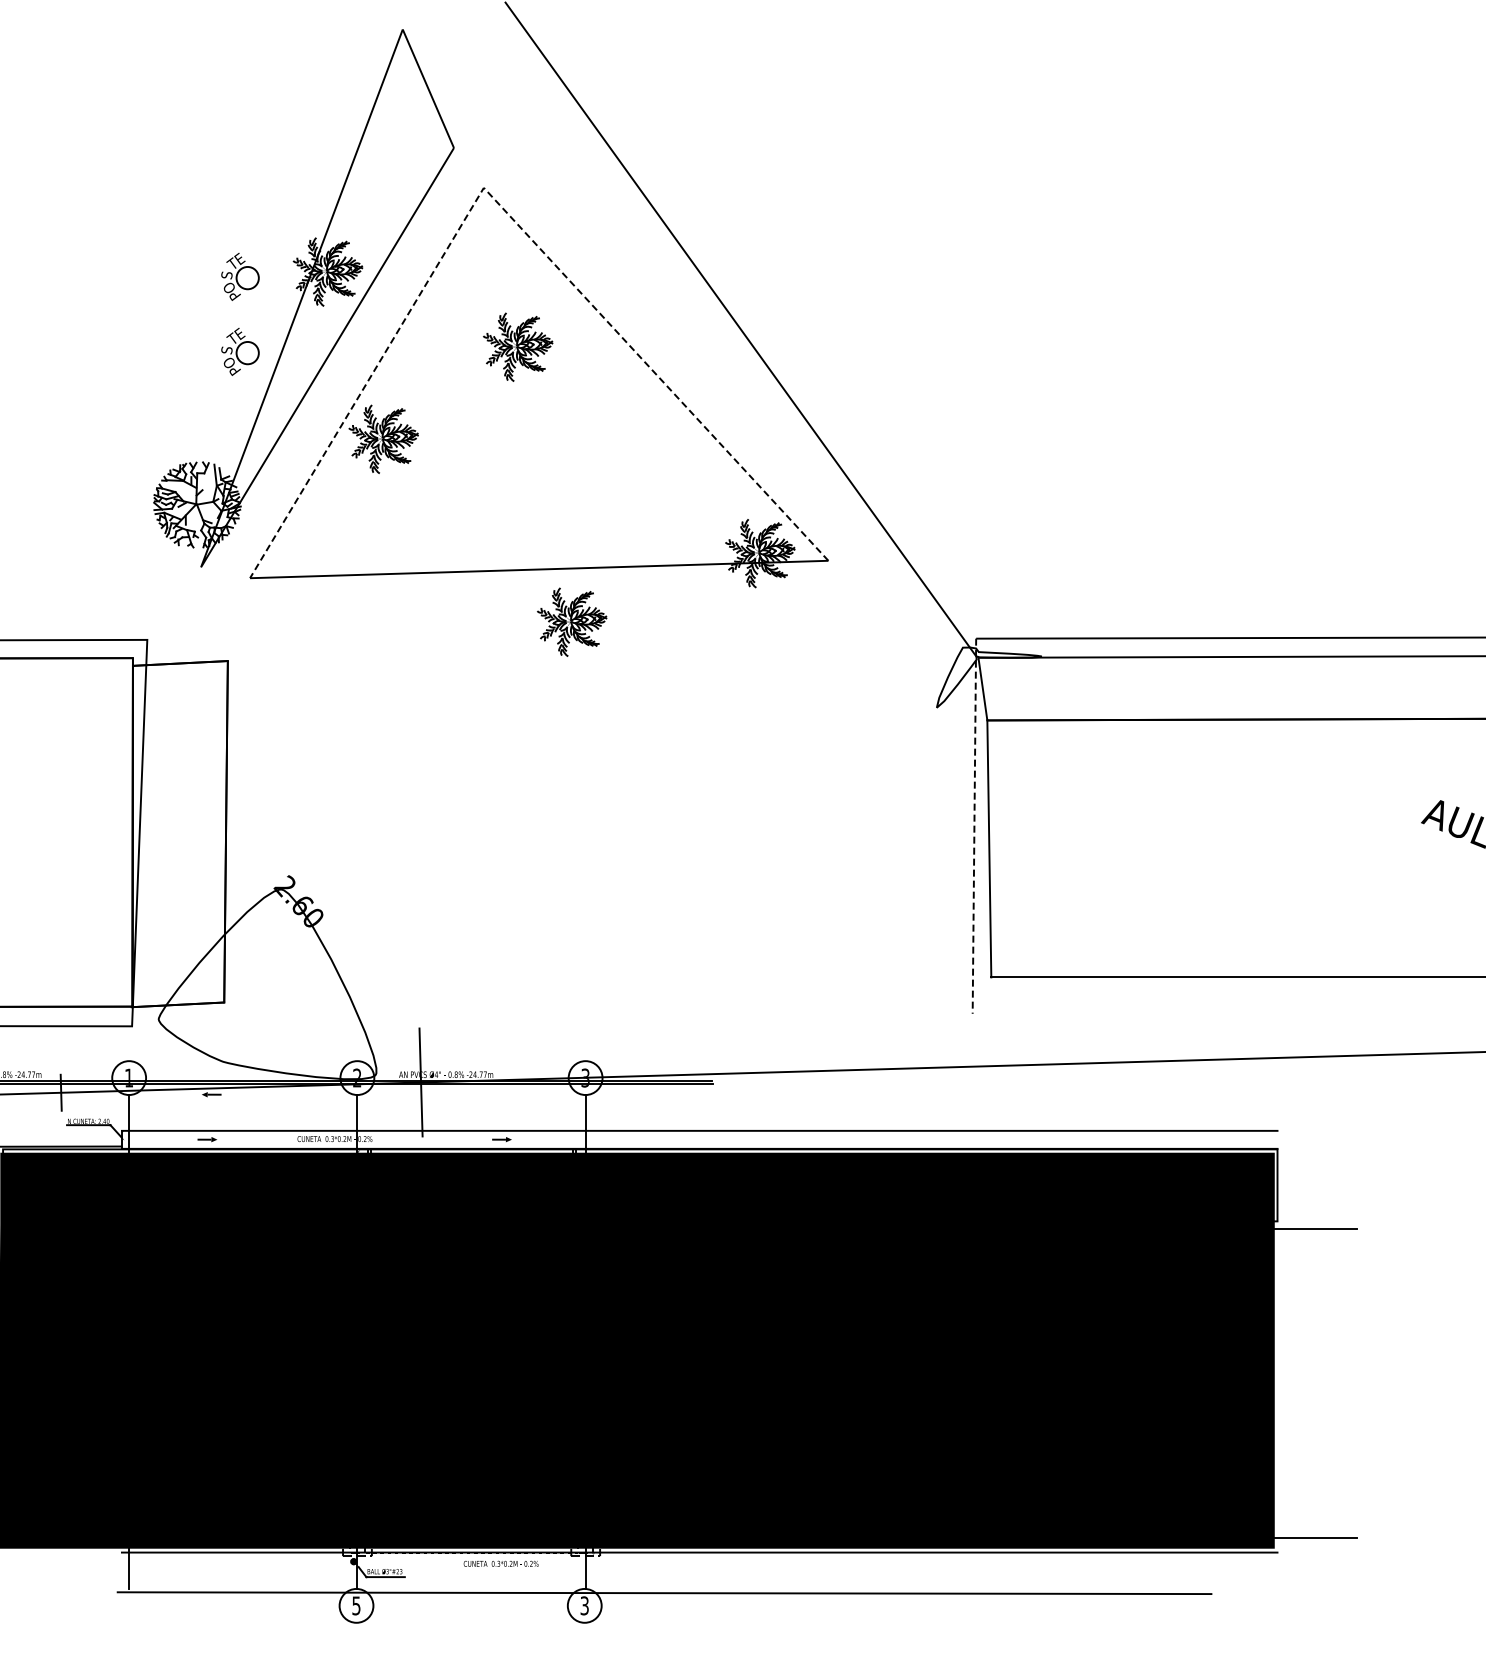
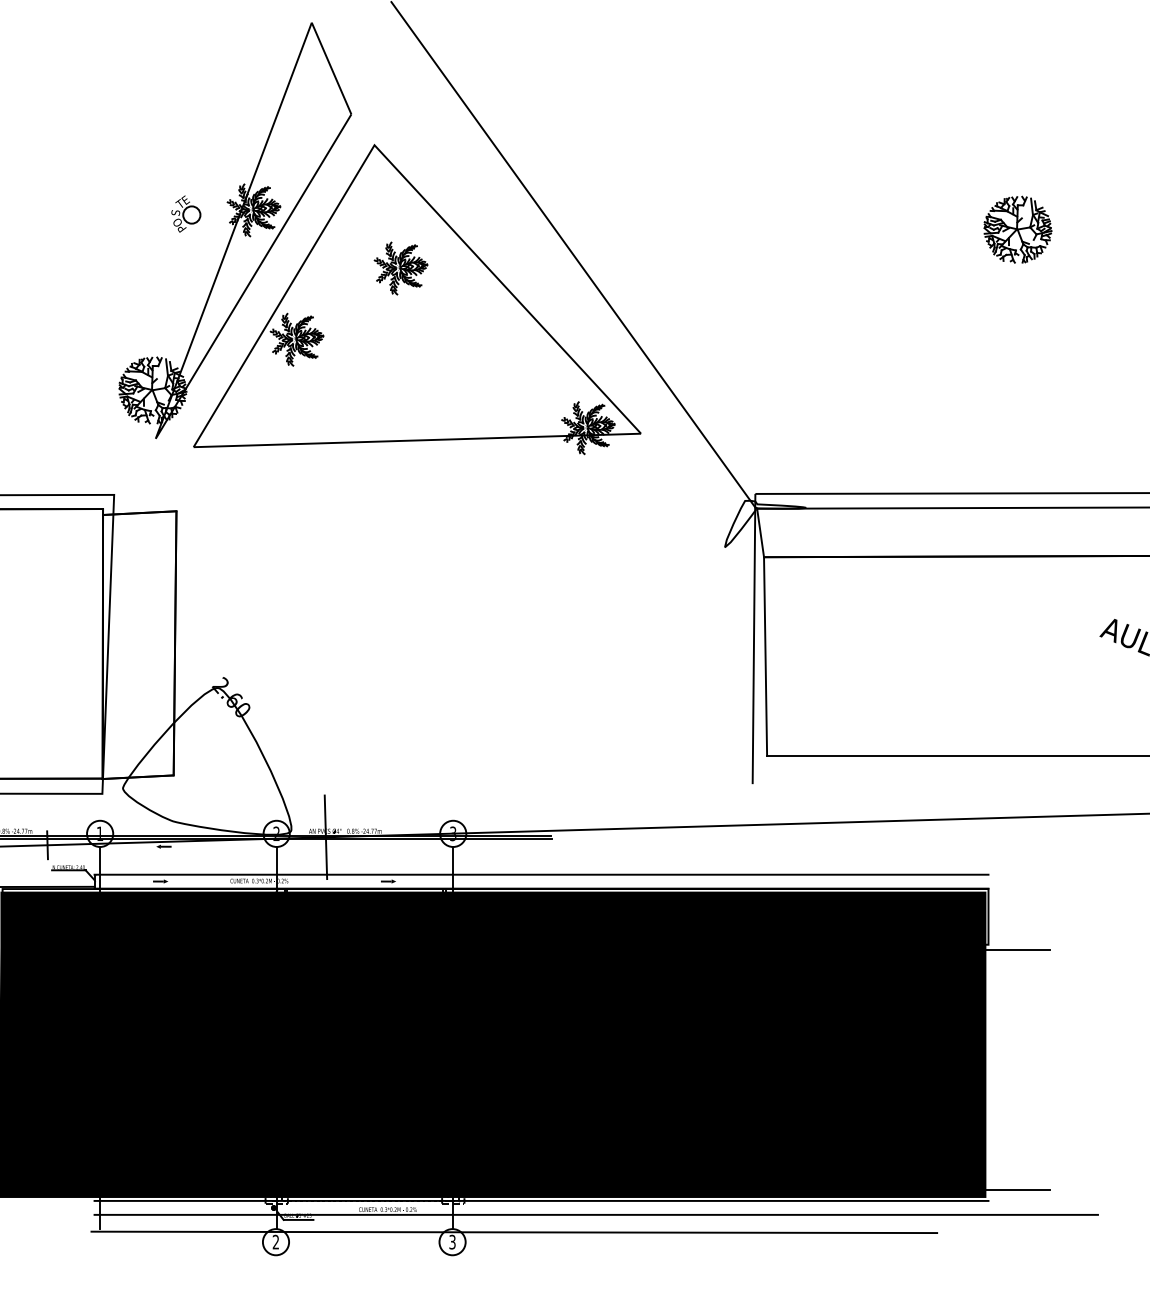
line: (500, 206) -> (387, 159), dashed -> solid
part: (1315, 296) -> (1017, 229), added
part: (240, 351) -> (186, 271), removed
part: (572, 621) -> (443, 480), removed
line: (974, 826) -> (754, 639), dashed -> solid
line: (770, 1570) -> (596, 1214), added
text: (356, 1605) -> (276, 1241), 5 -> 2

